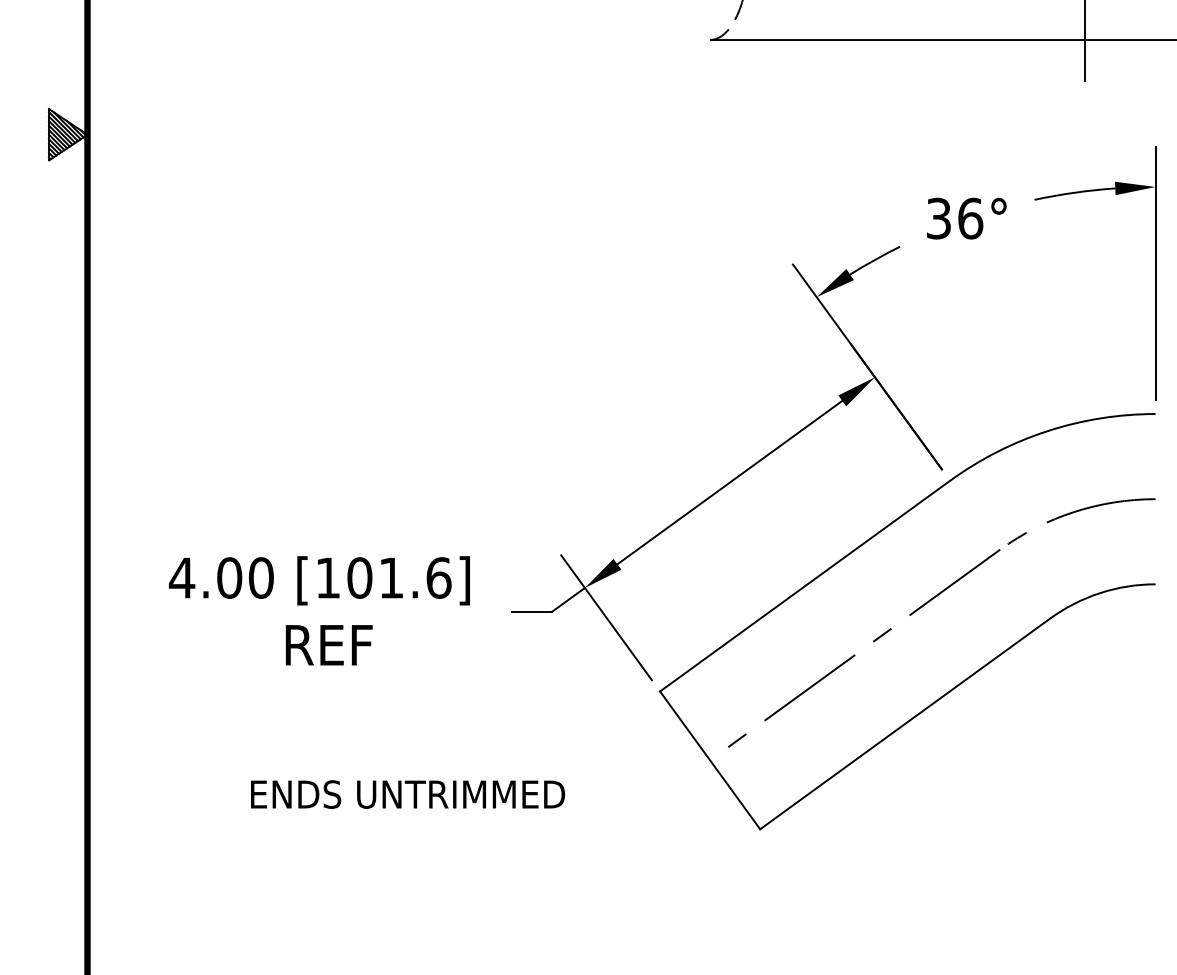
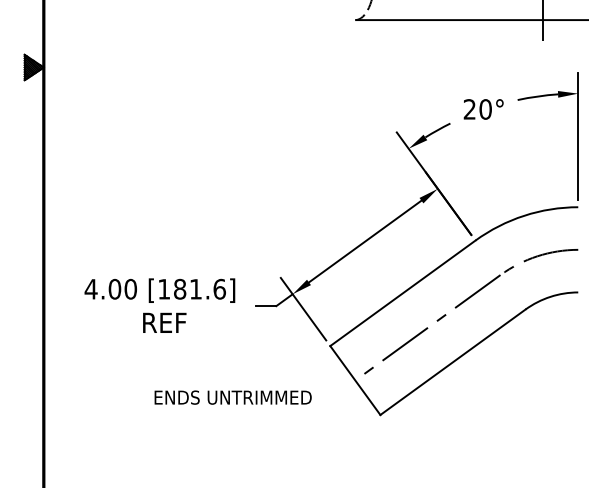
text: (954, 218) -> (477, 109), 36° -> 20°
text: (358, 578) -> (179, 289), [101.6] -> [181.6]
text: (406, 794) -> (232, 397), moved

